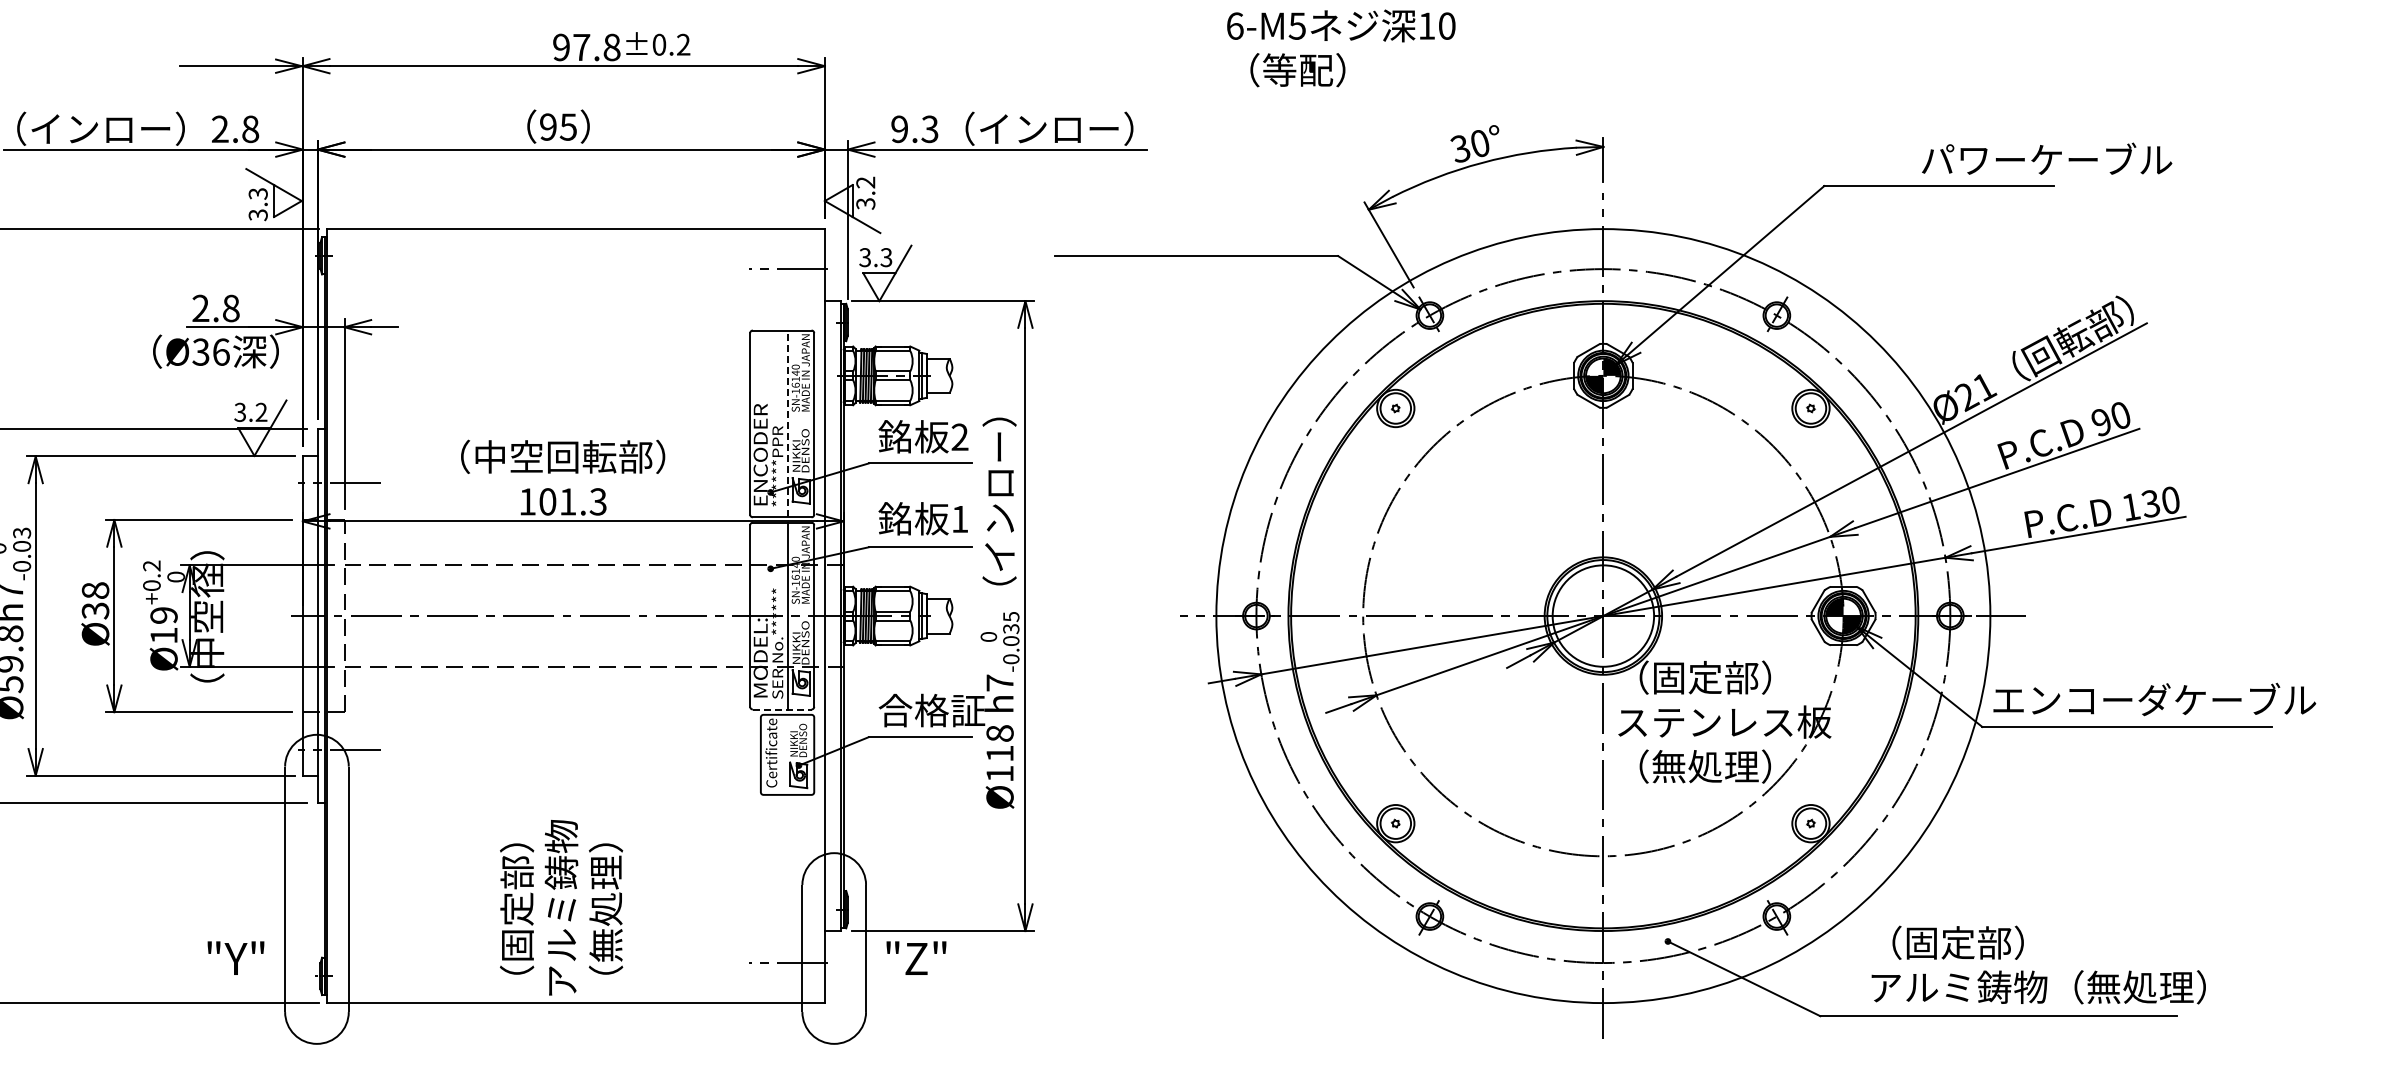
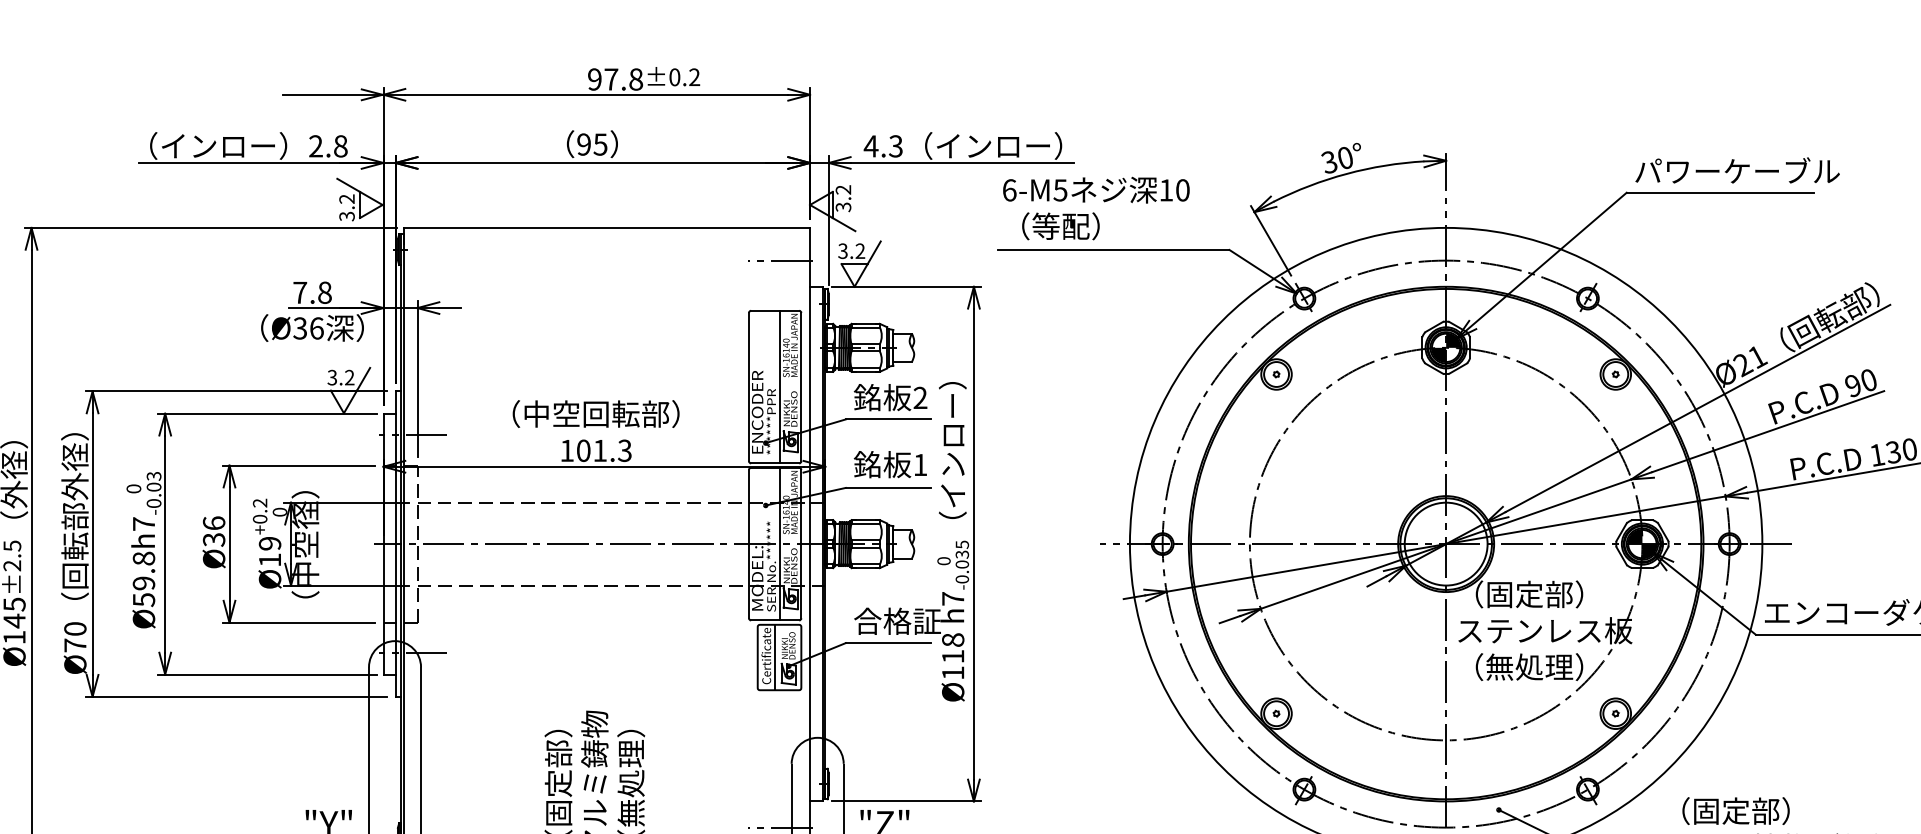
text: (1341, 48) -> (1096, 208), moved
text: (899, 129) -> (871, 146), 9.3 -> 4.3
text: (2047, 158) -> (1737, 170), moved
text: (258, 193) -> (347, 198), 3.3 -> 3.2
text: (886, 257) -> (860, 251), 3.3 -> 3.2
text: (200, 307) -> (299, 291), 2.8 -> 7.8
line: (787, 423) -> (779, 386), dashed -> solid
text: (95, 590) -> (214, 523), Ø38 -> Ø36
line: (782, 709) -> (775, 620), dashed -> solid
line: (782, 754) -> (775, 657), added

